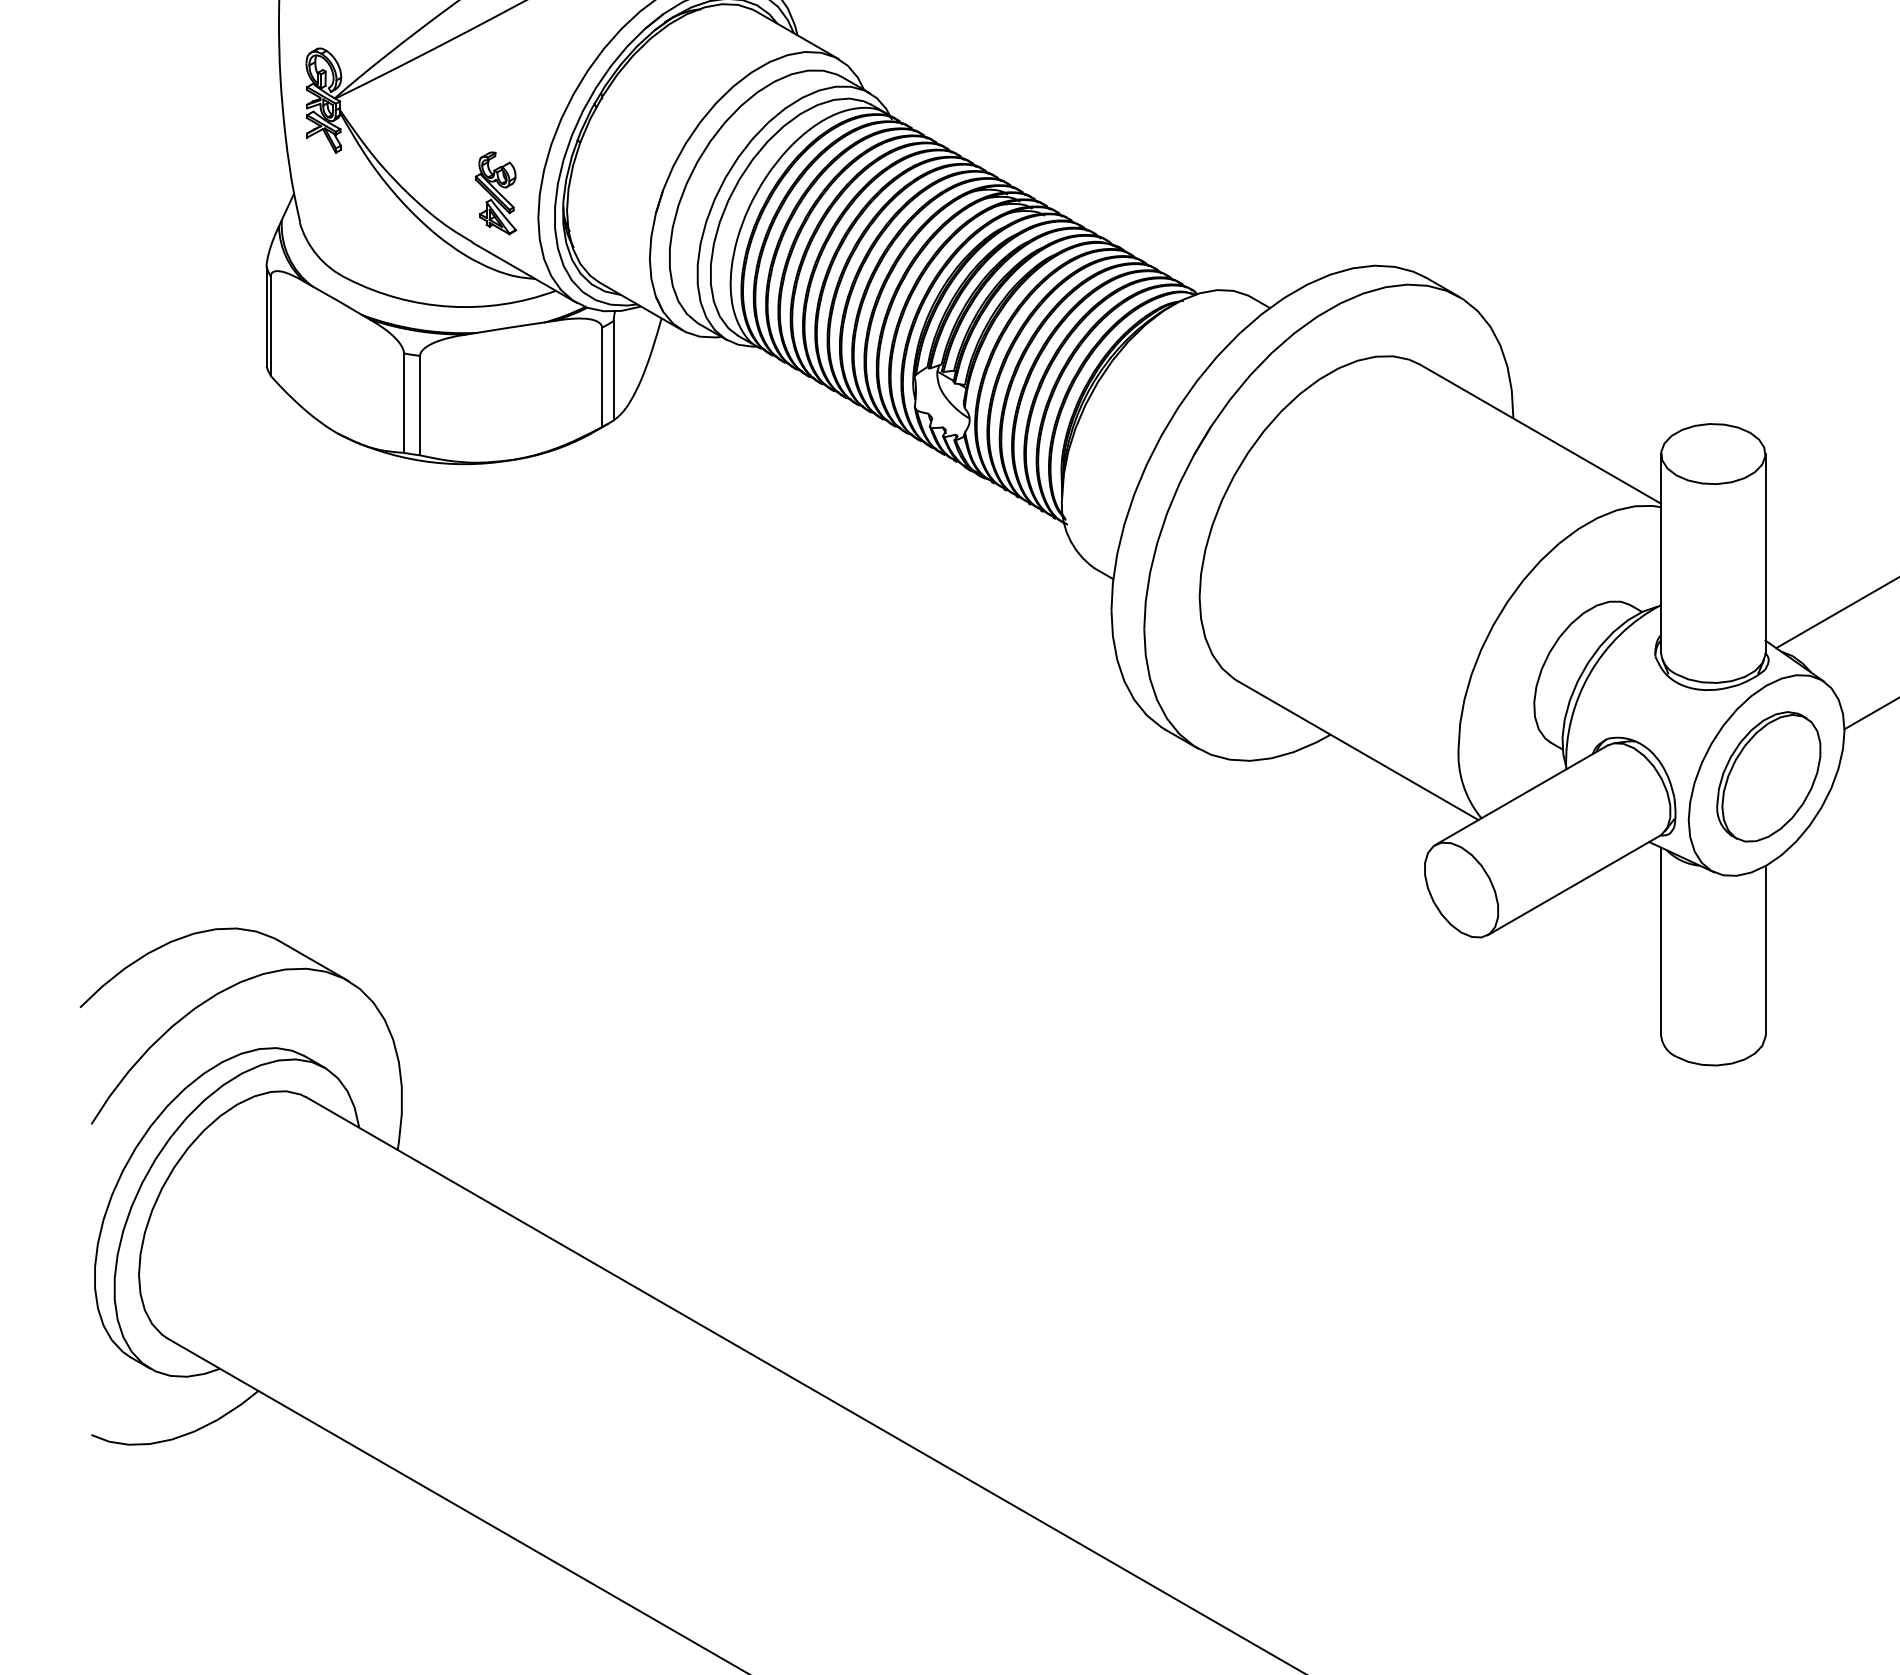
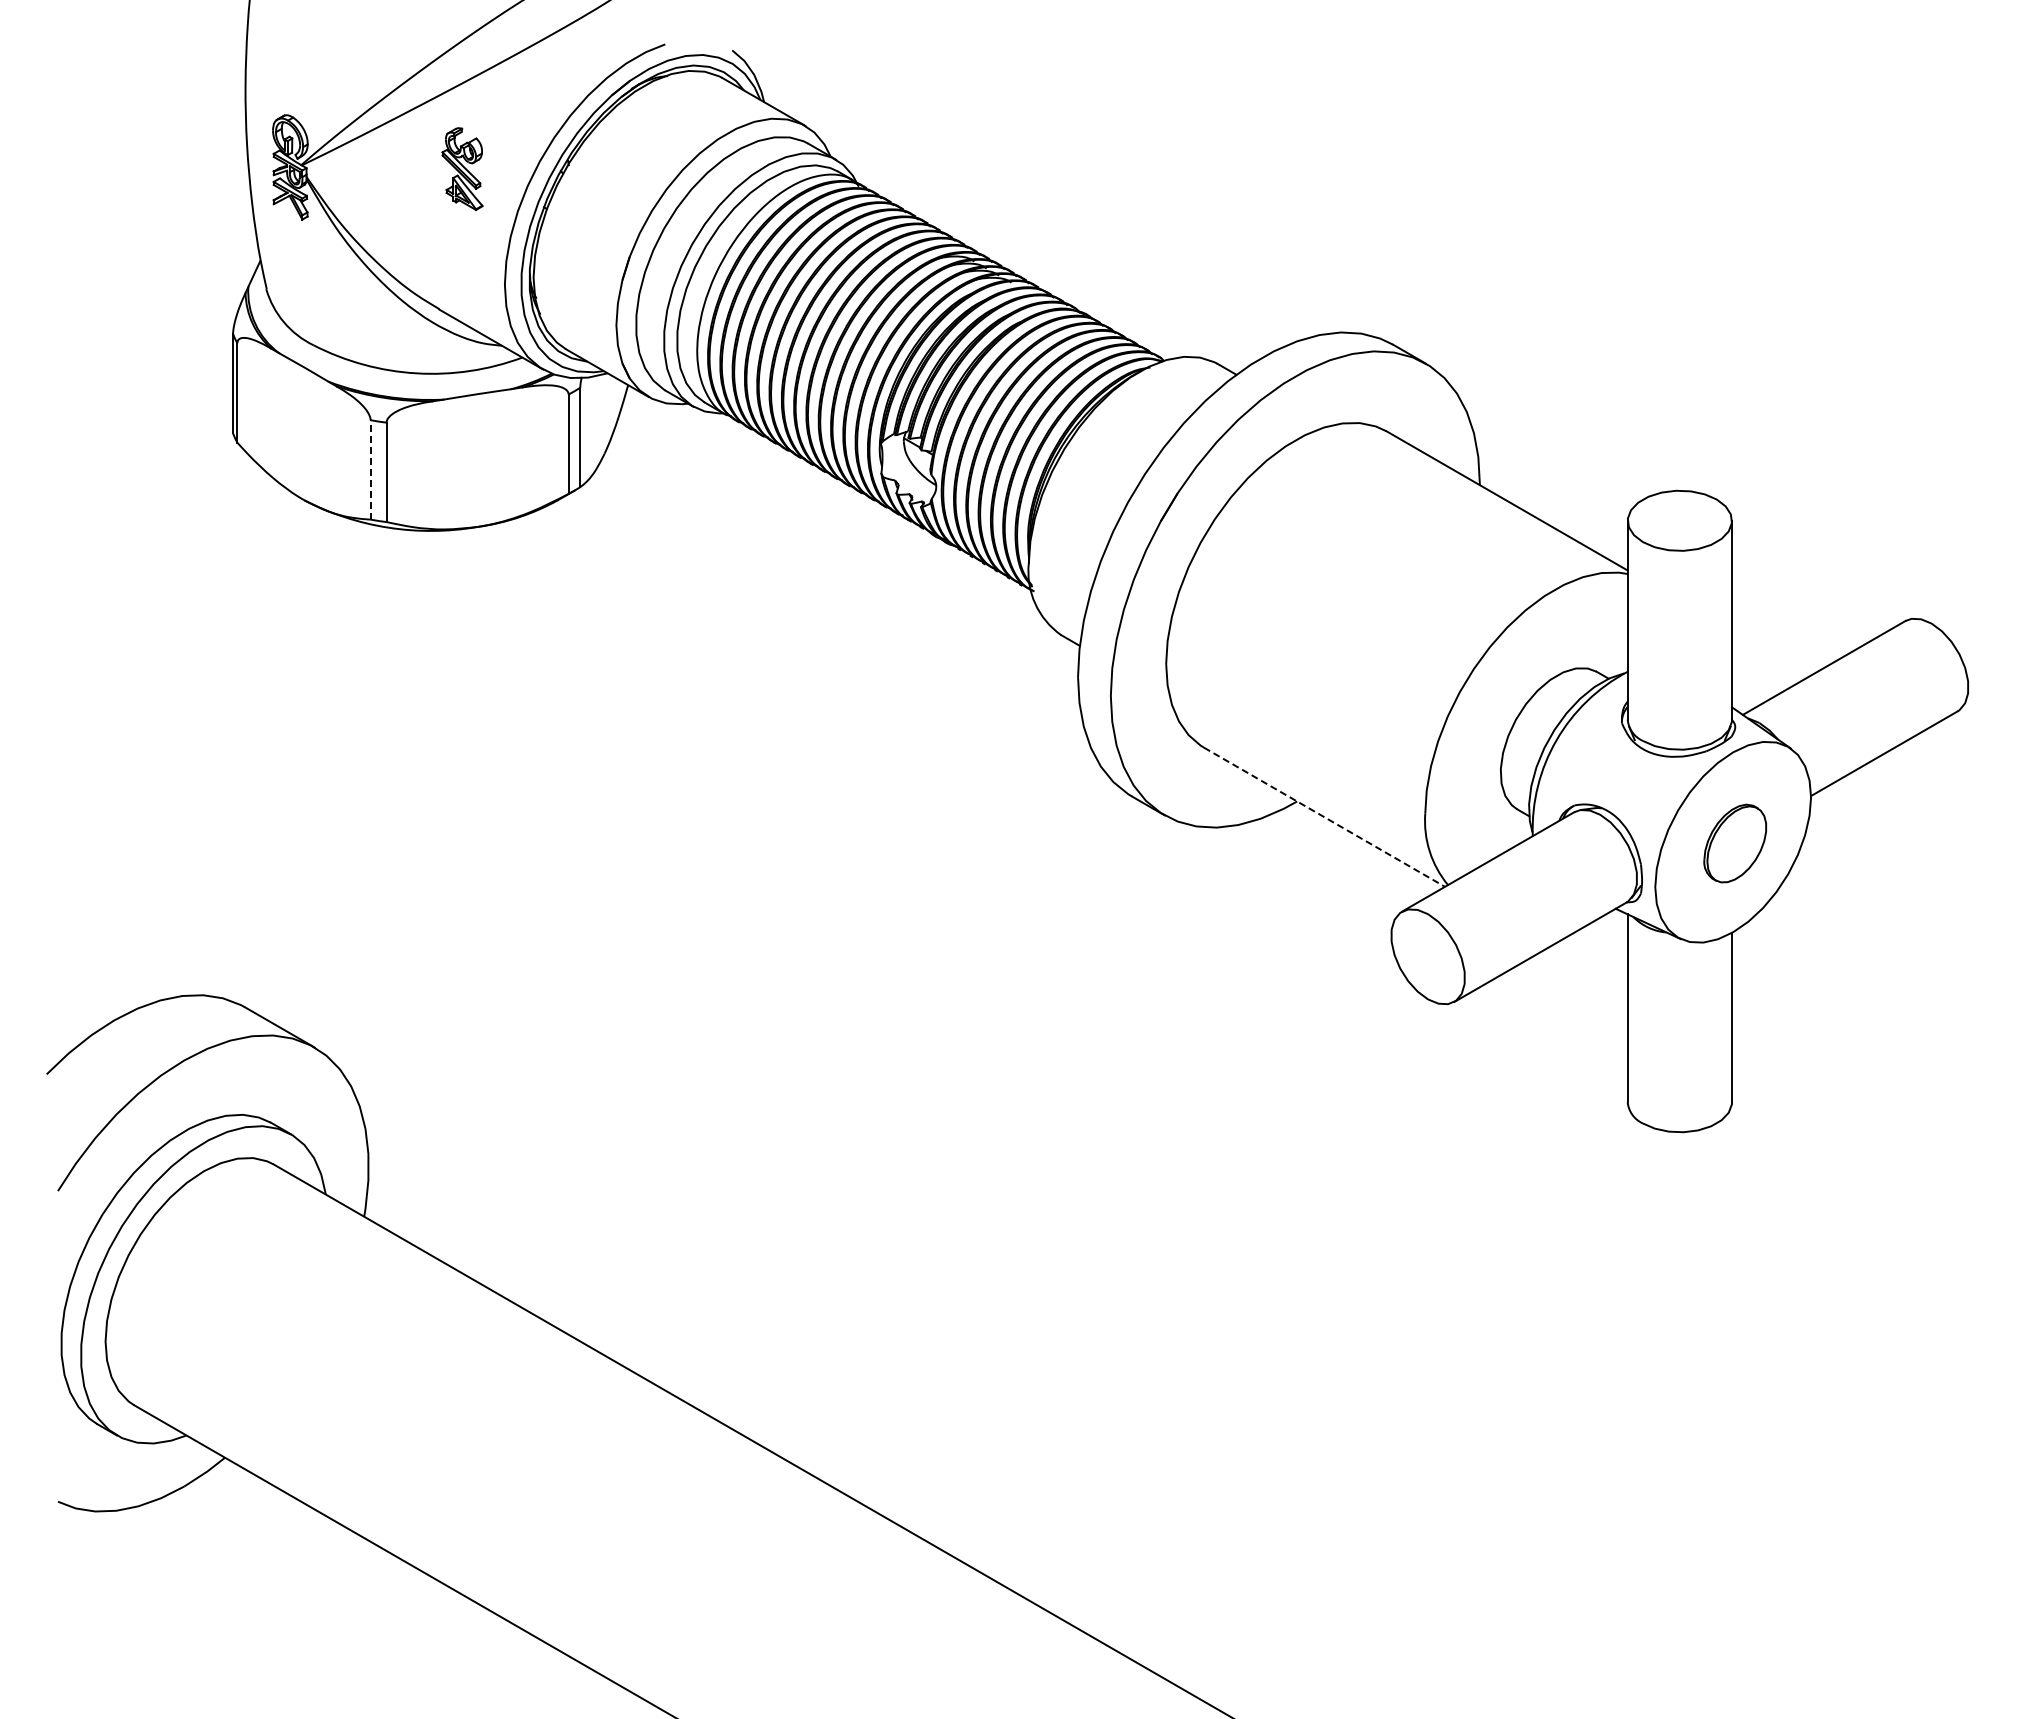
part: (495, 192) -> (462, 168), moved
line: (403, 402) -> (370, 469), solid -> dashed
line: (1357, 750) -> (1324, 817), solid -> dashed
part: (1767, 776) -> (1734, 843), size x0.6

